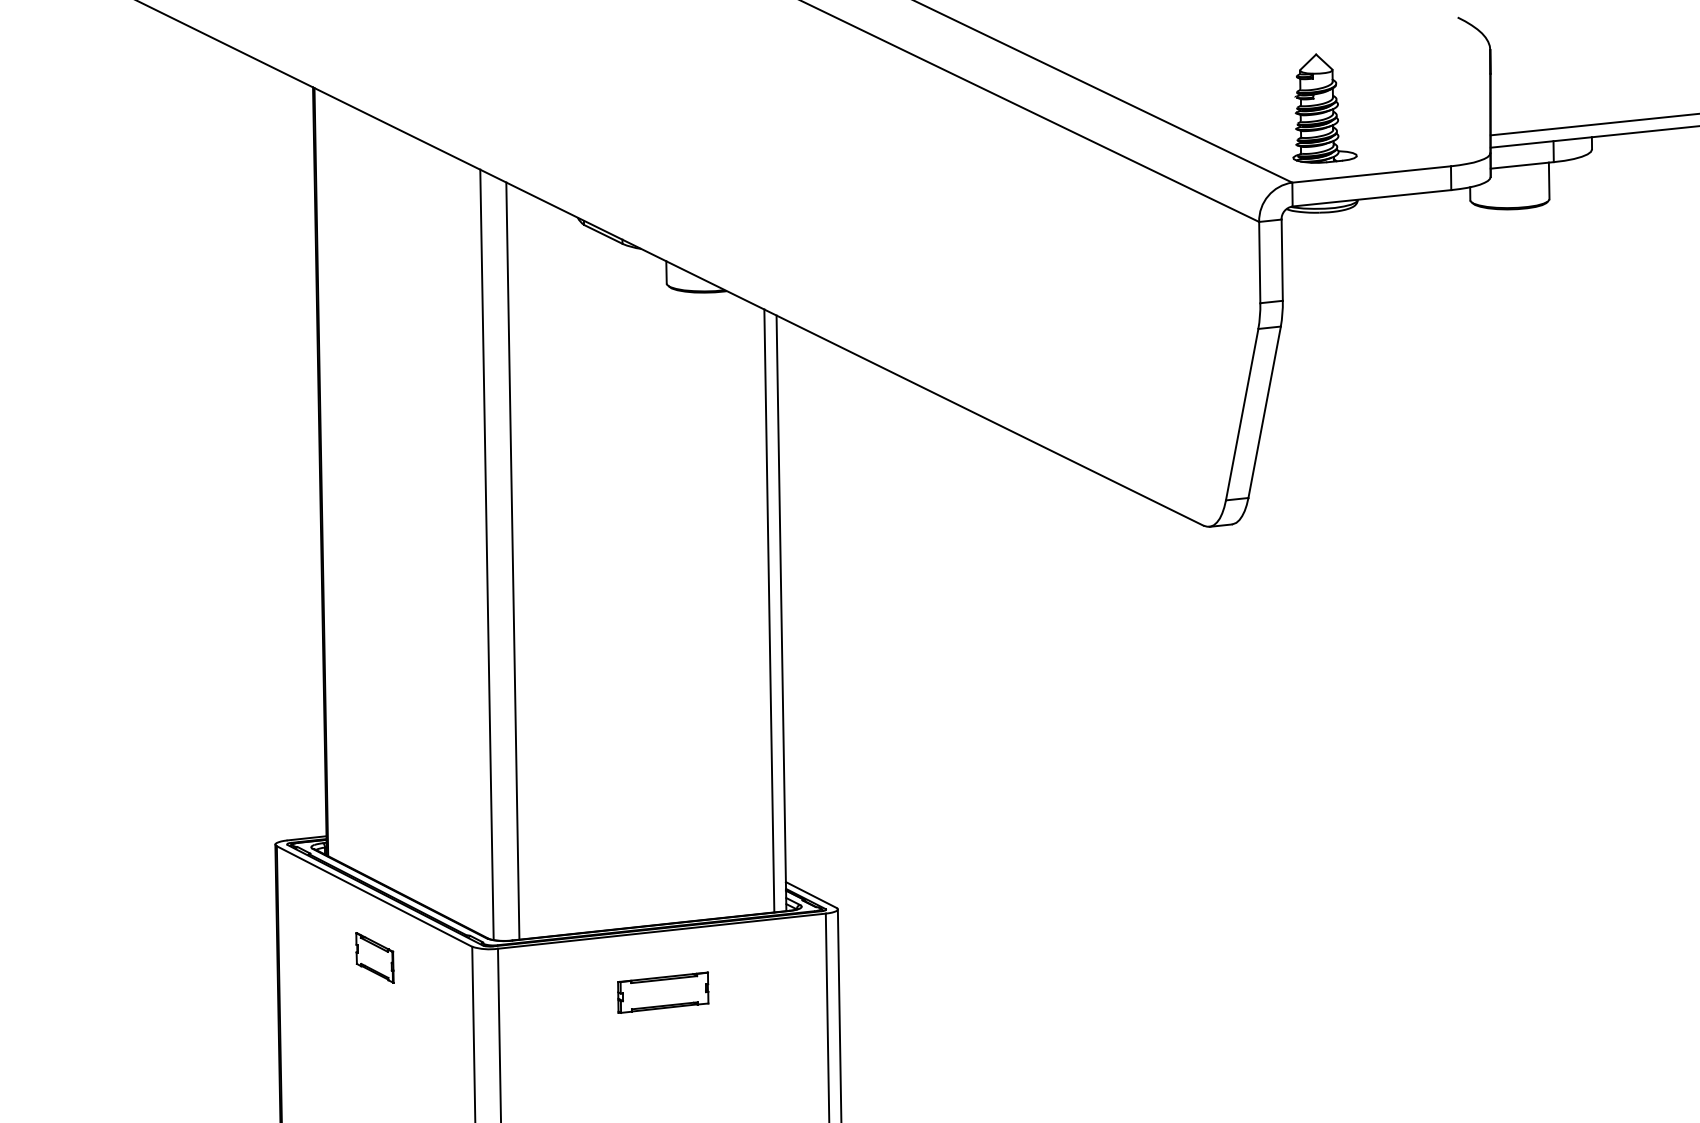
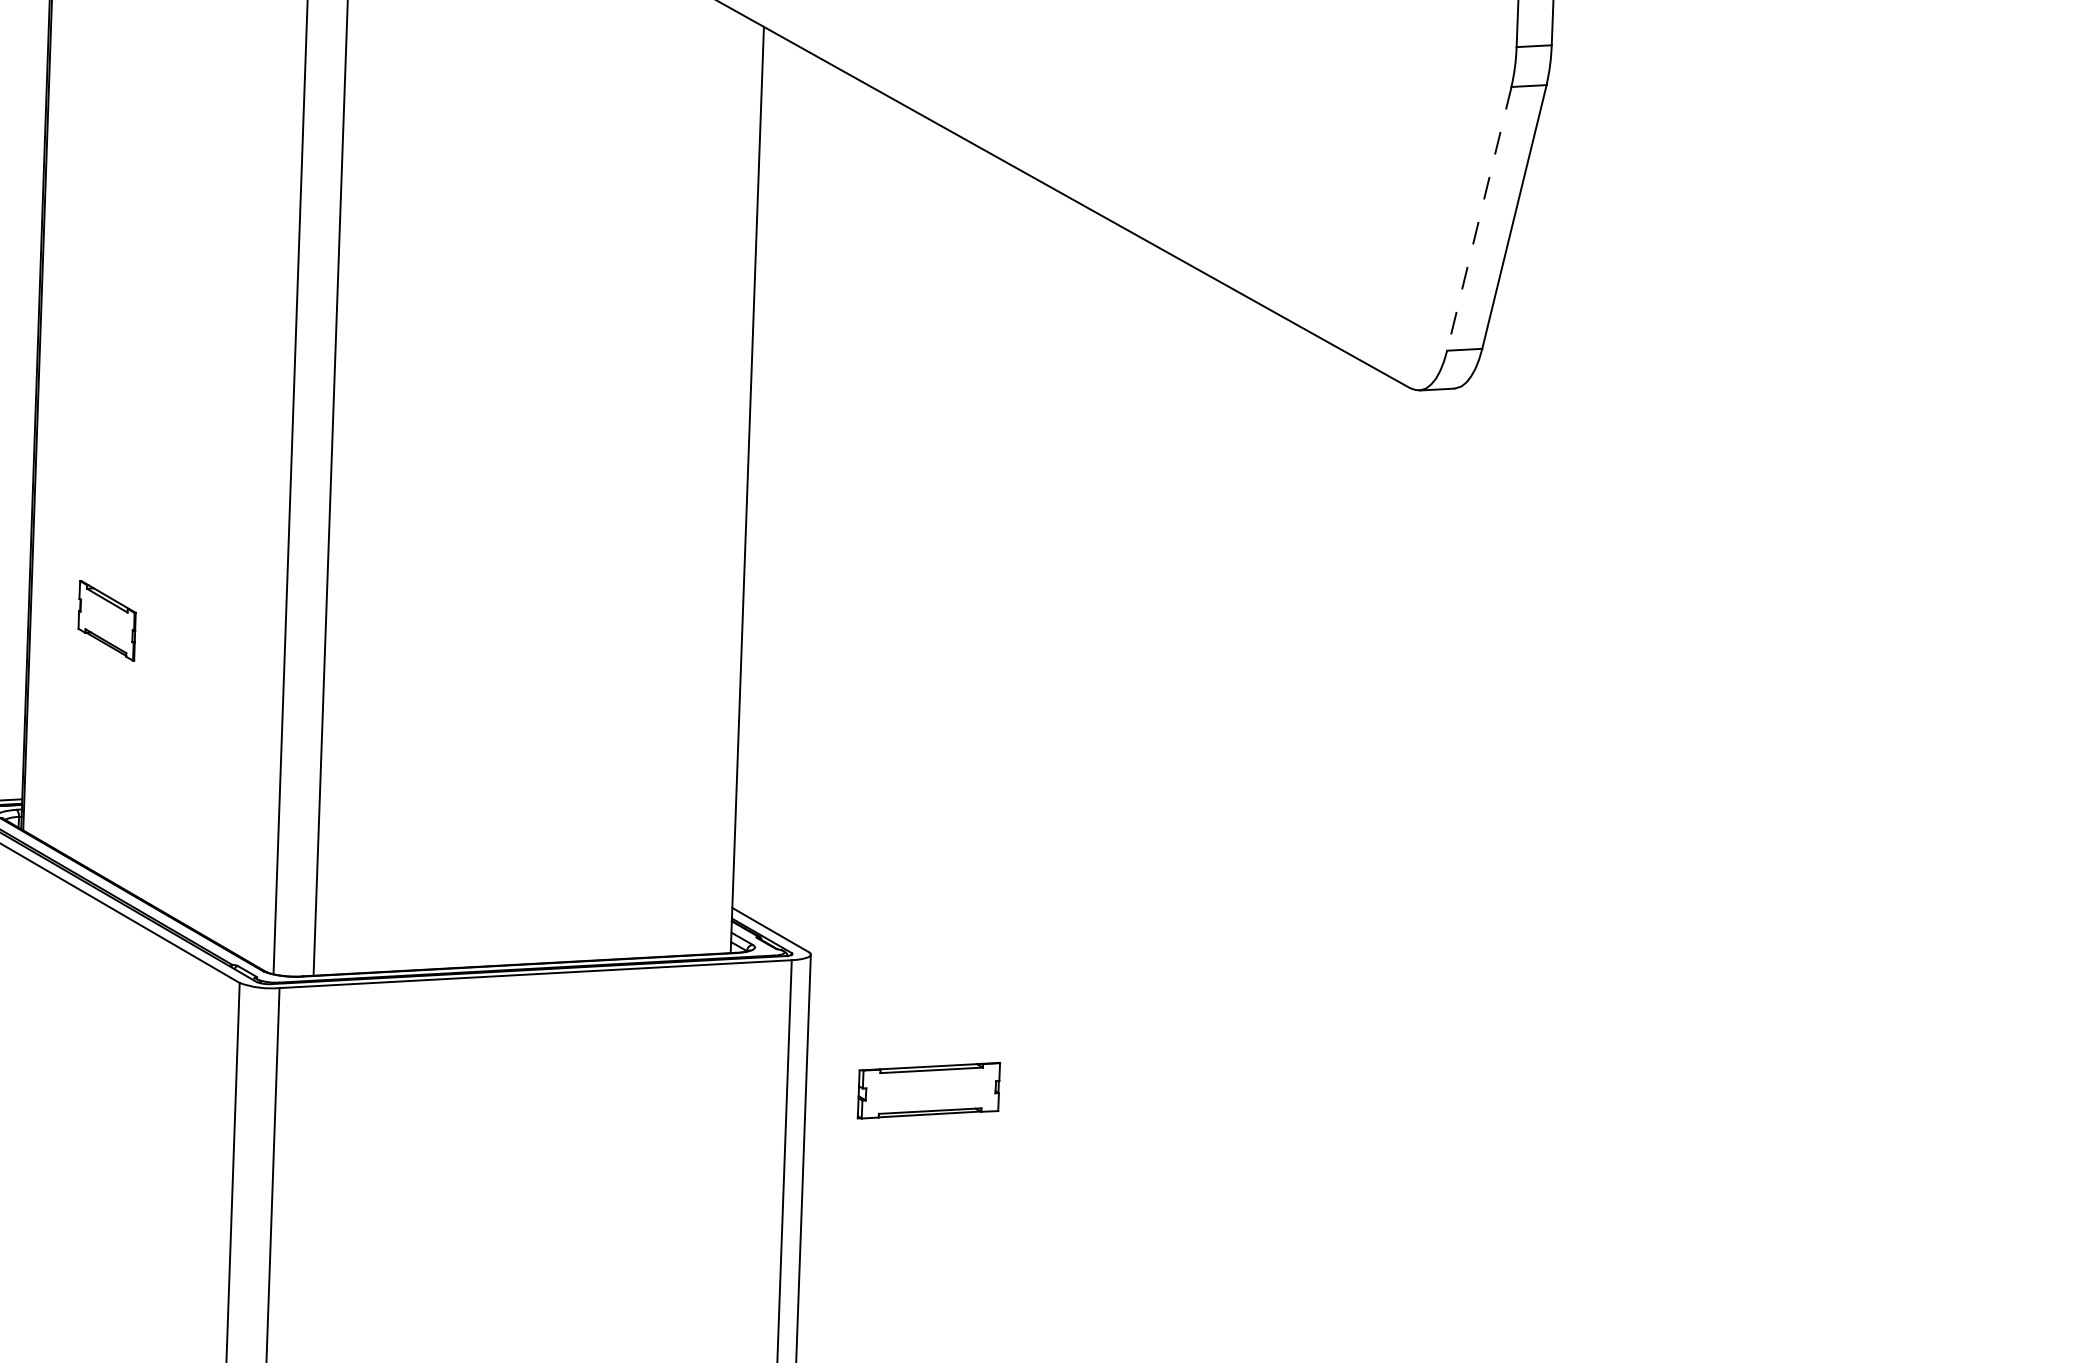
line: (1242, 415) -> (1479, 220), solid -> dashed
line: (769, 610) -> (728, 484), removed
part: (374, 957) -> (106, 620), moved
part: (663, 992) -> (929, 1090), moved

